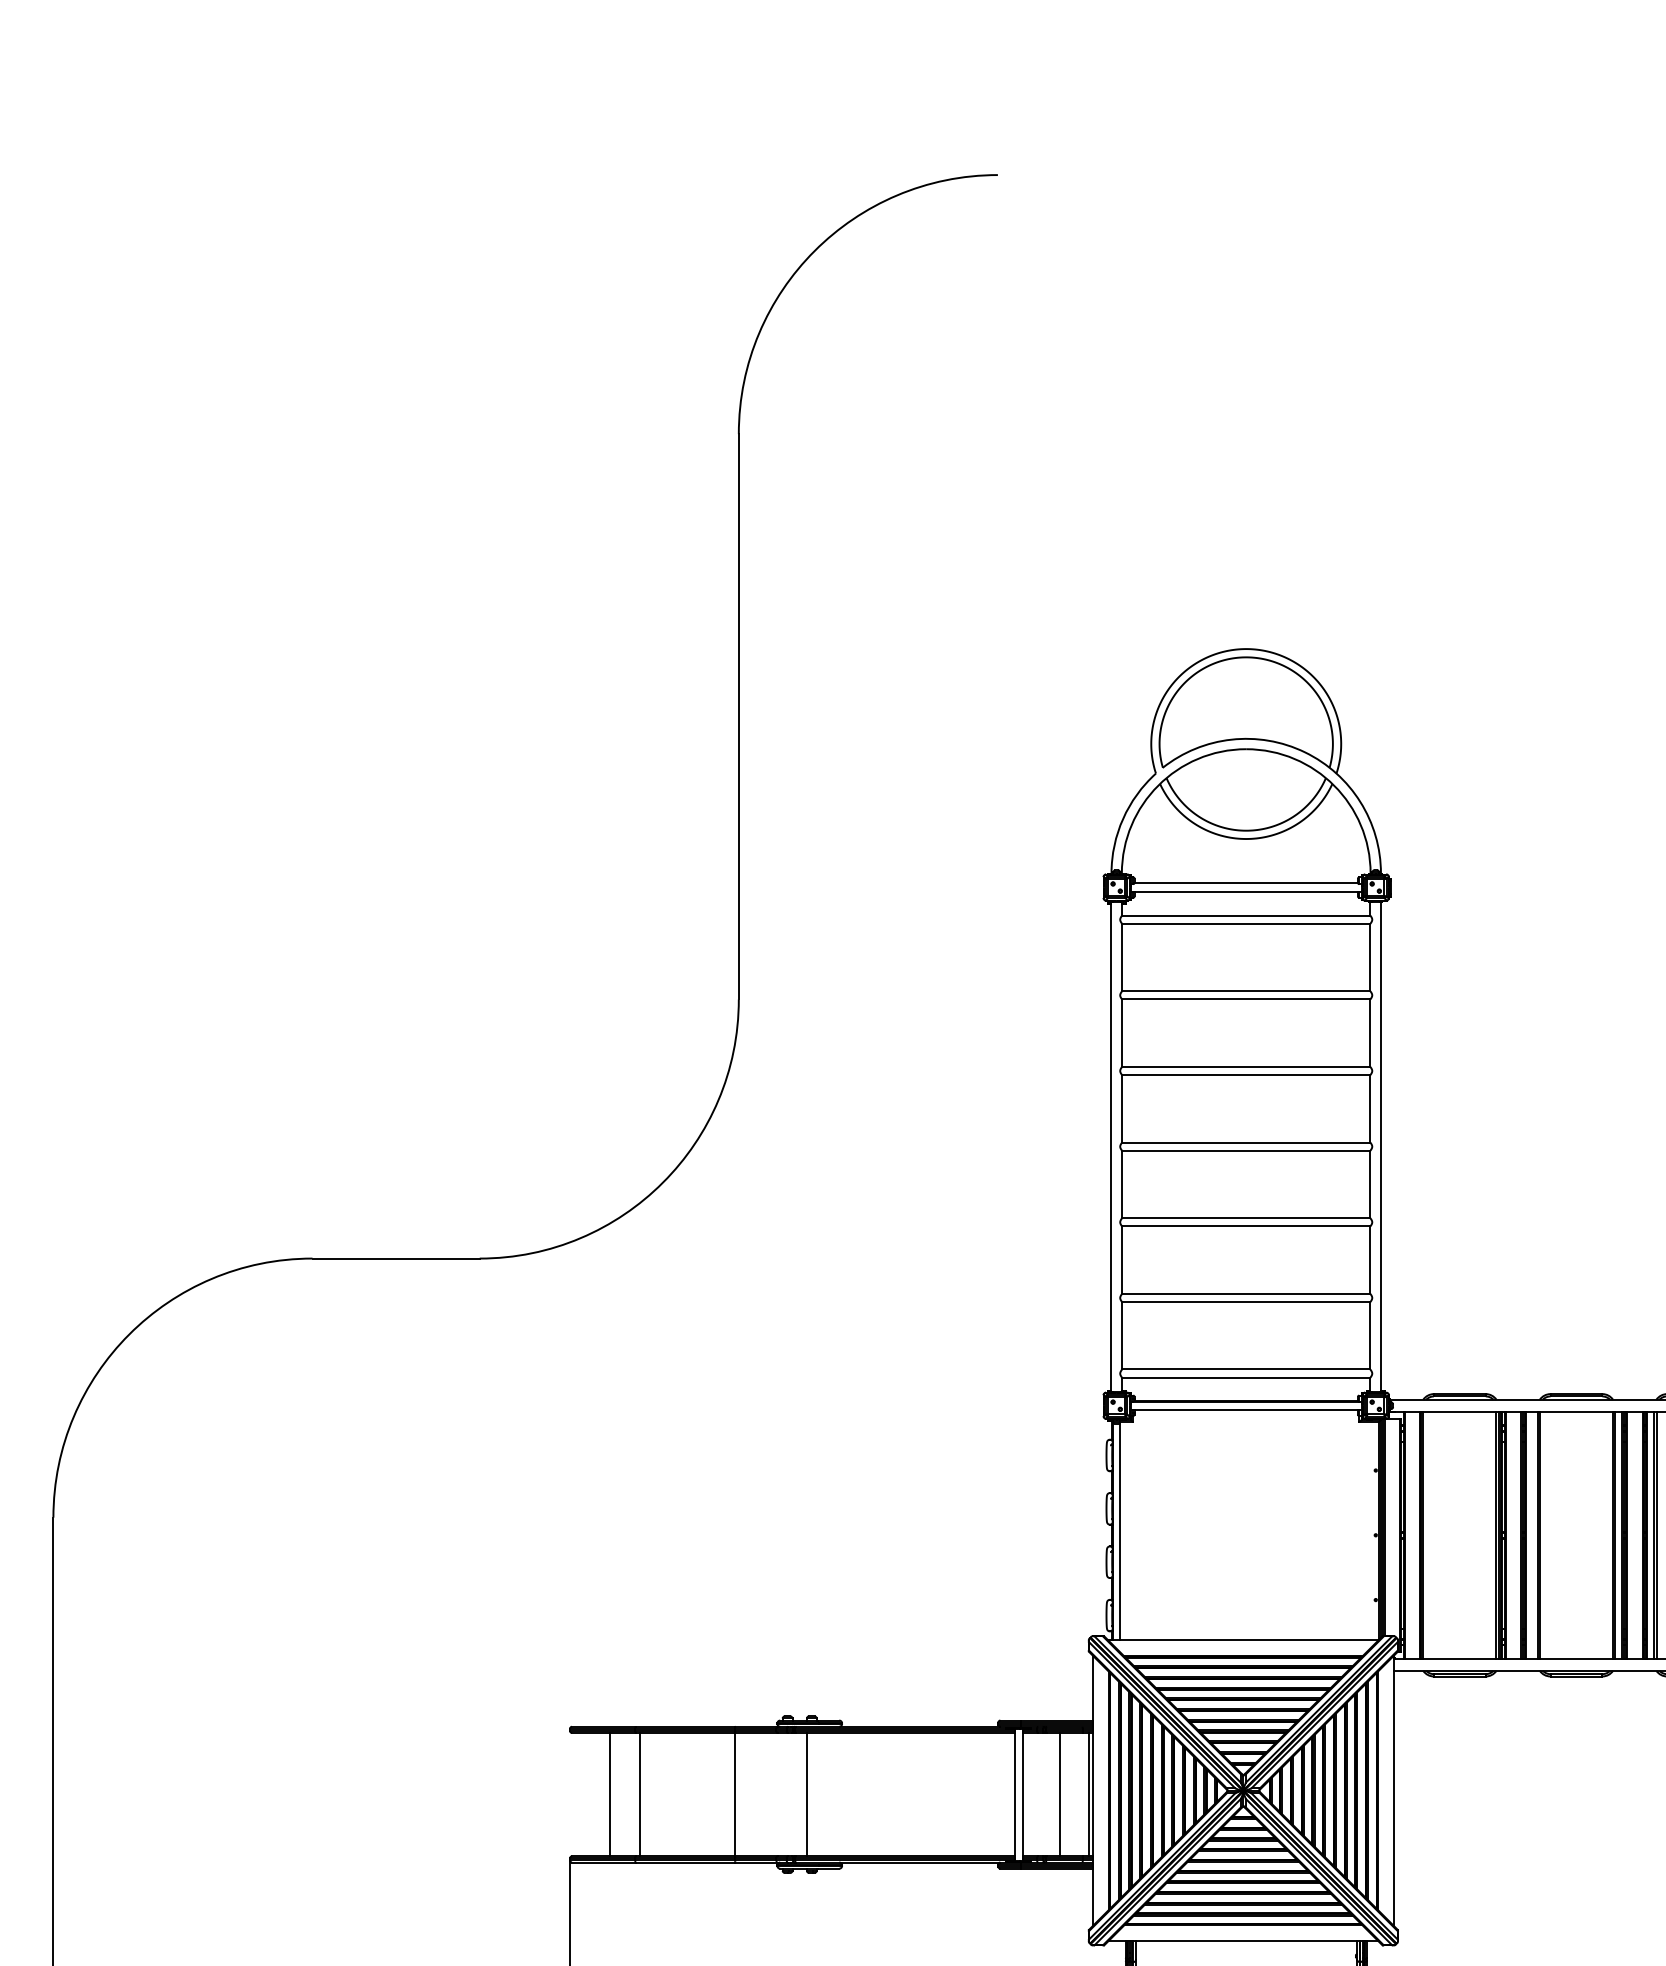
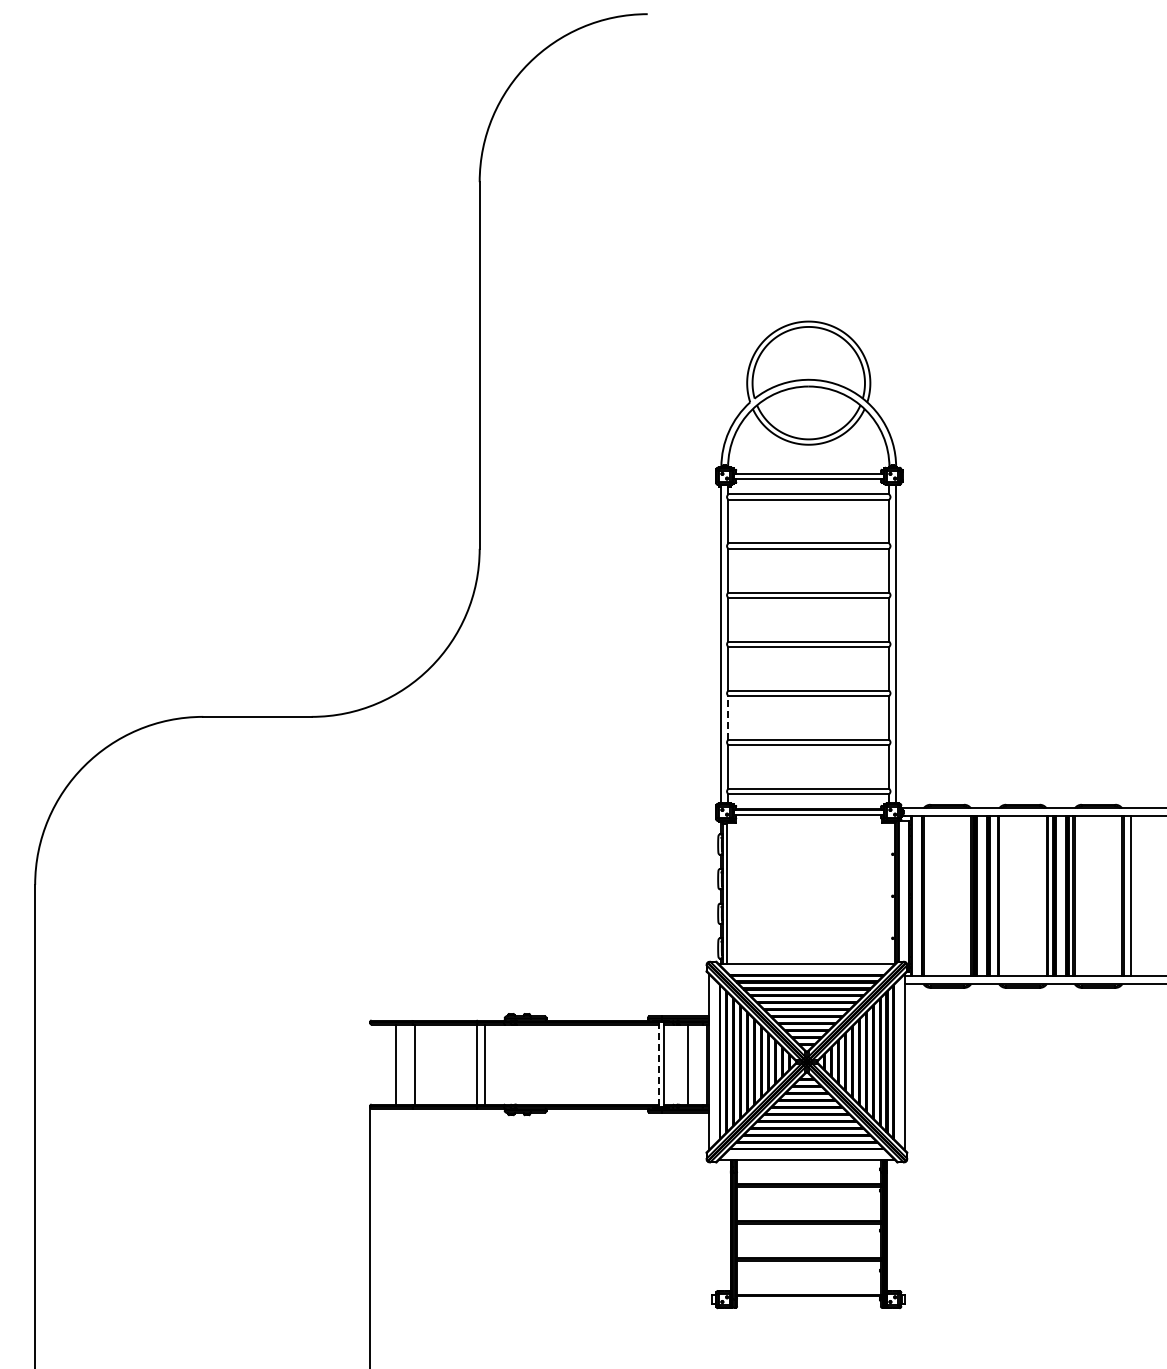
line: (1122, 1259) -> (728, 717), solid -> dashed
line: (806, 1794) -> (484, 1064), moved
line: (1014, 1794) -> (658, 1064), solid -> dashed

